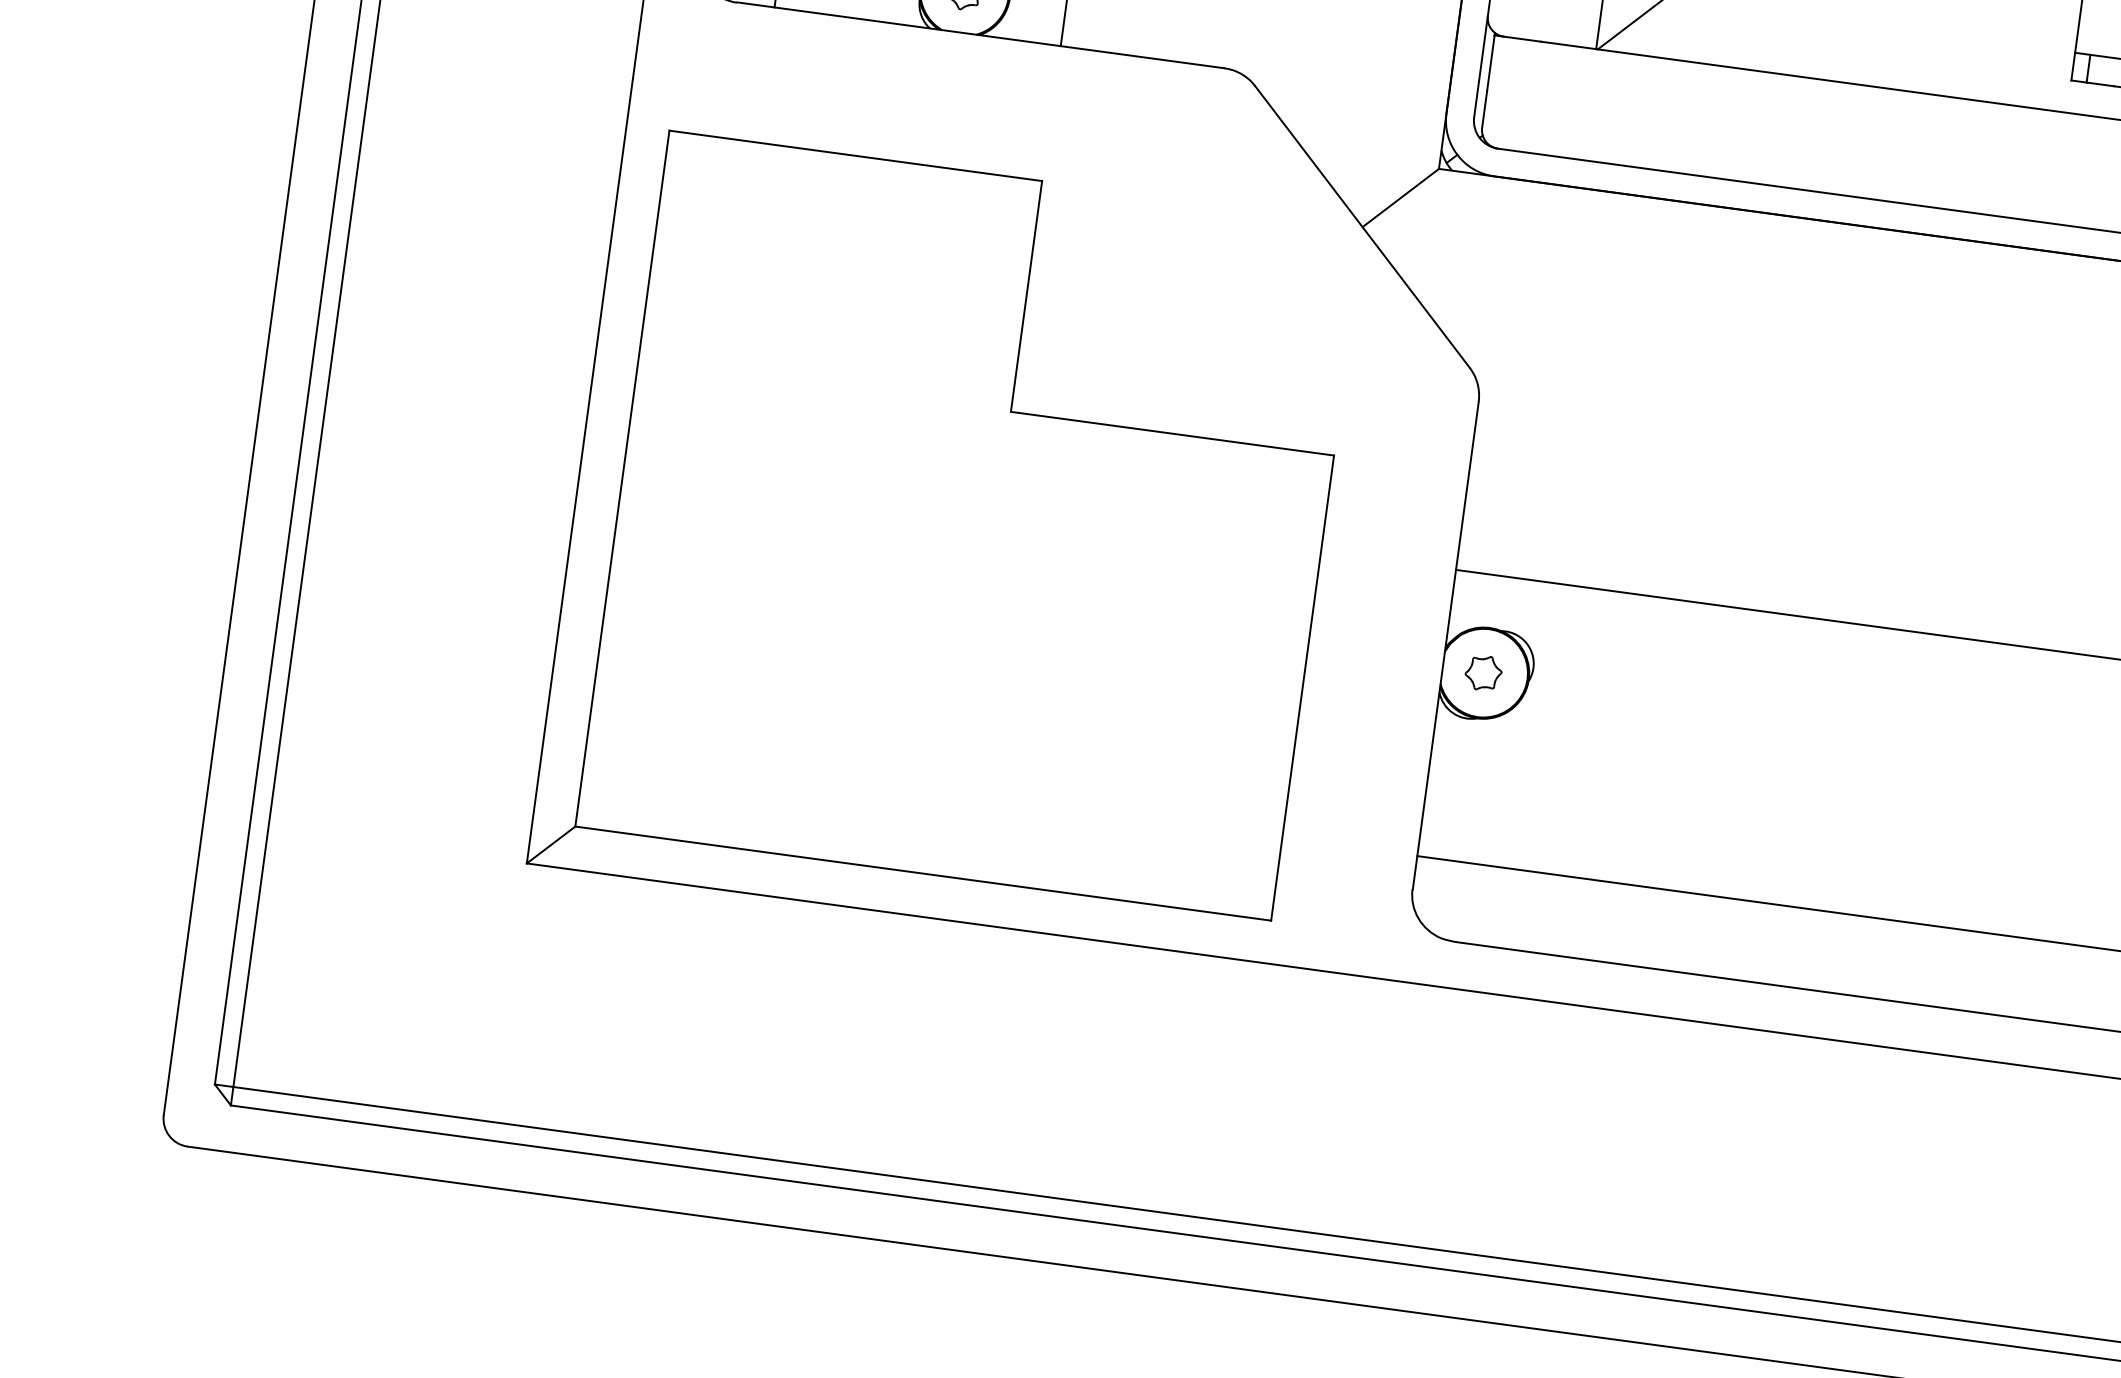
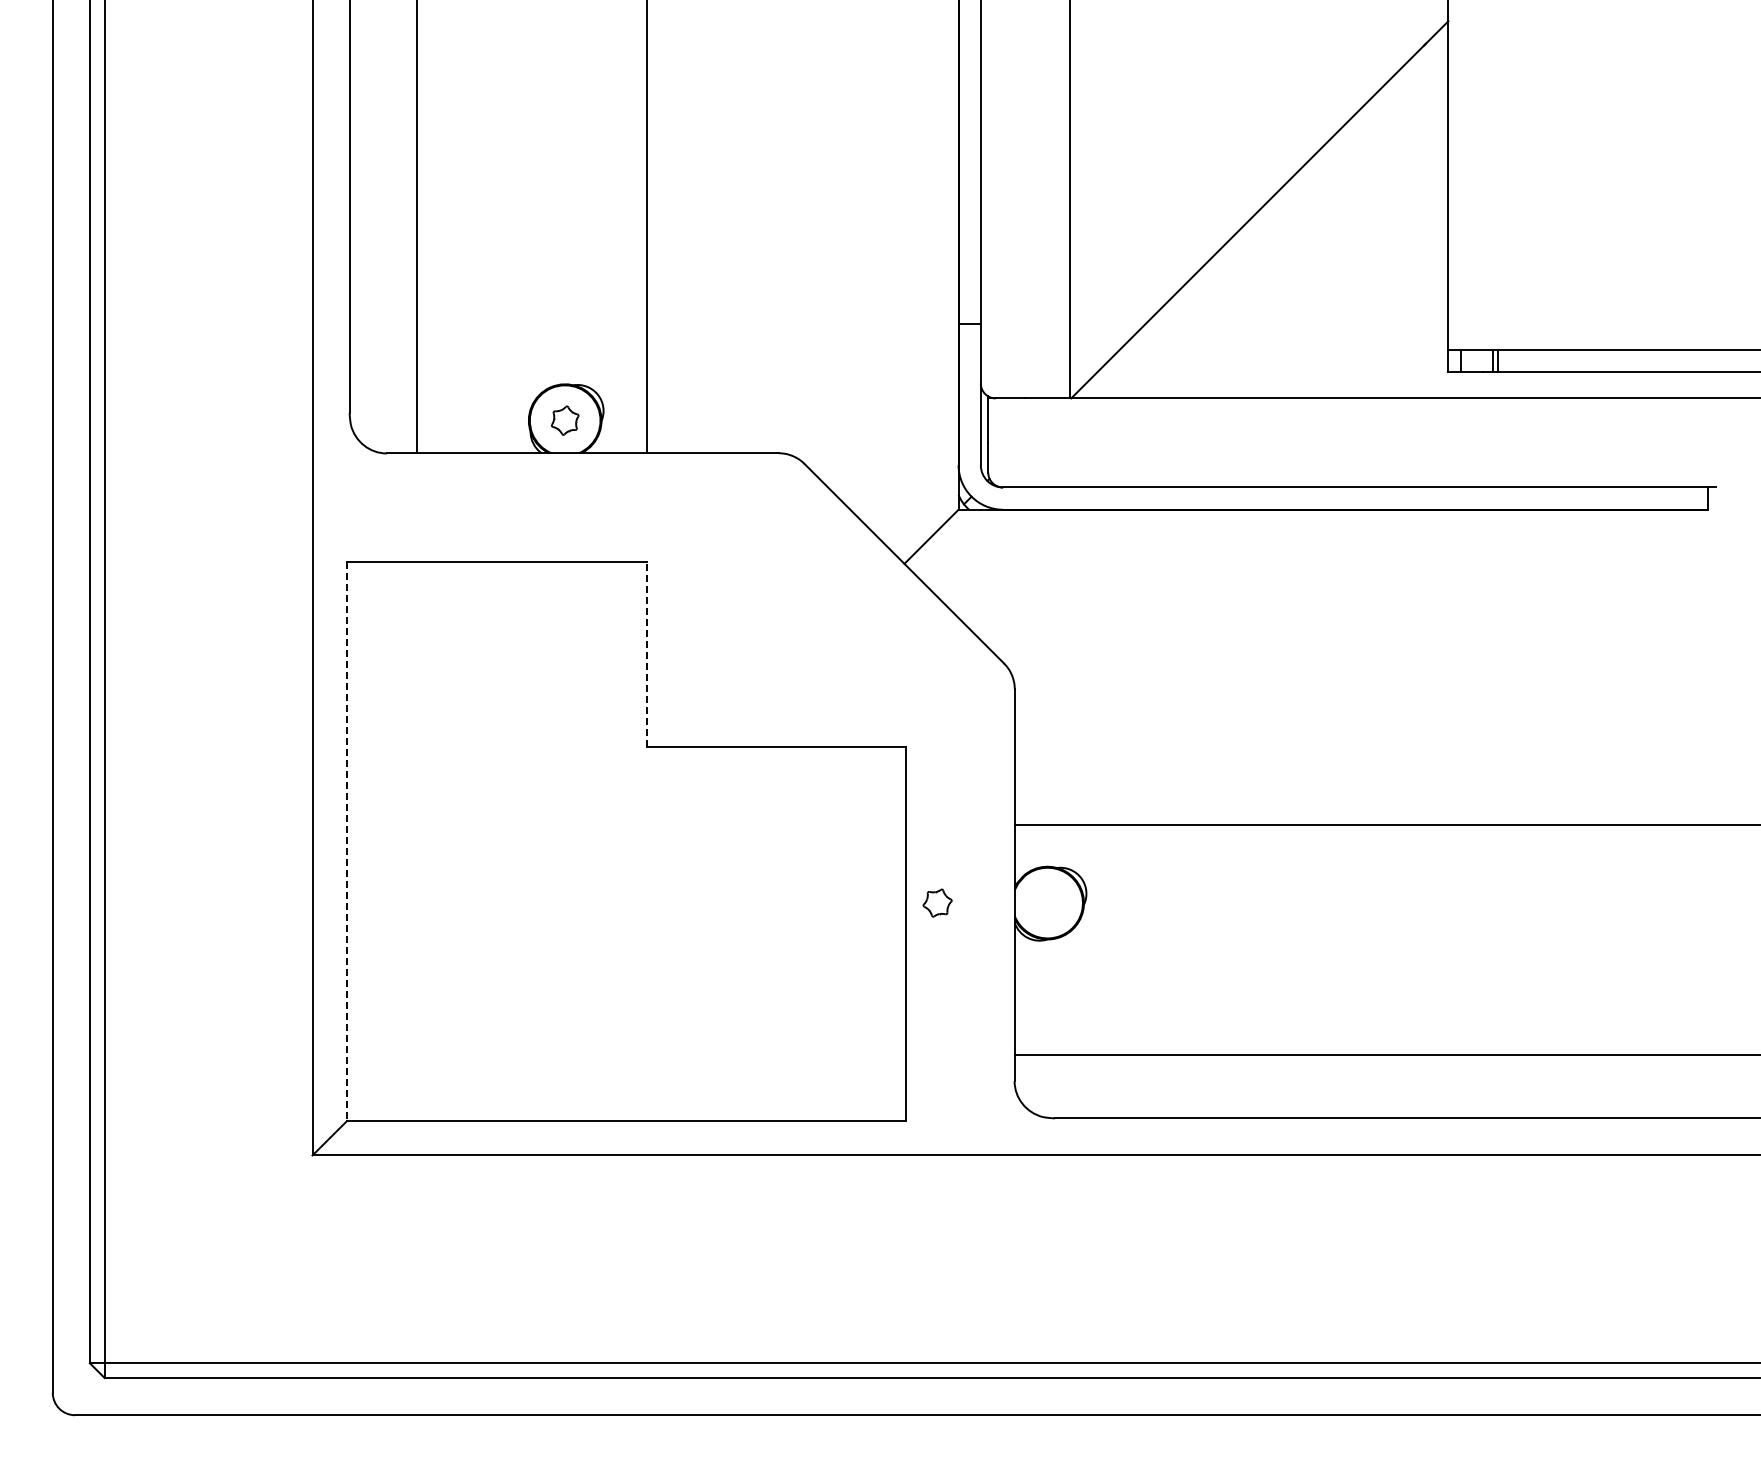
line: (1026, 296) -> (646, 654), solid -> dashed
line: (621, 478) -> (346, 841), solid -> dashed
part: (1483, 672) -> (937, 902), moved

